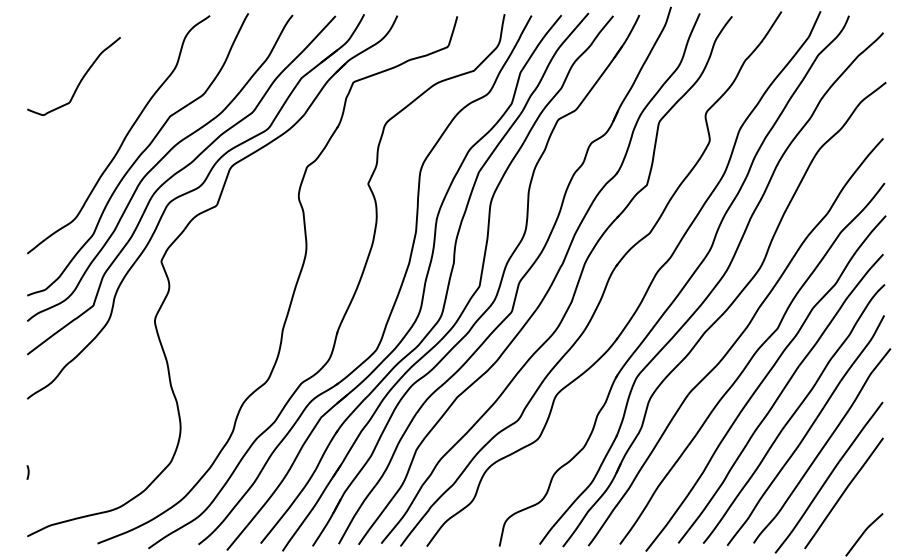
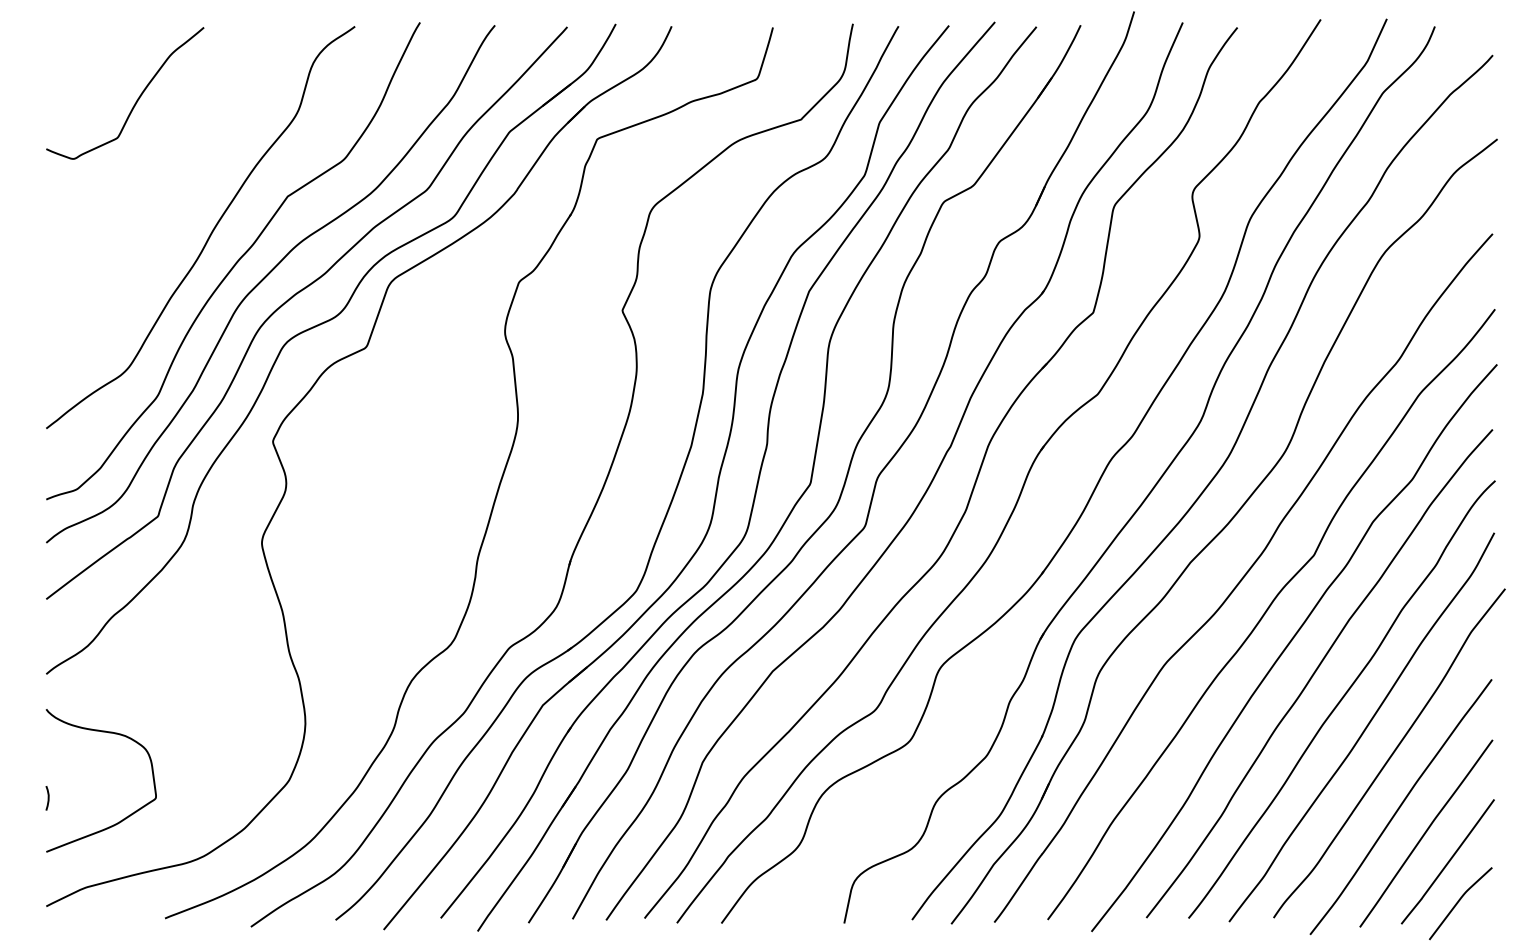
curve: (80, 79) -> (136, 98), moved
curve: (73, 483) -> (124, 816), added
line: (856, 509) -> (1447, 860), added

